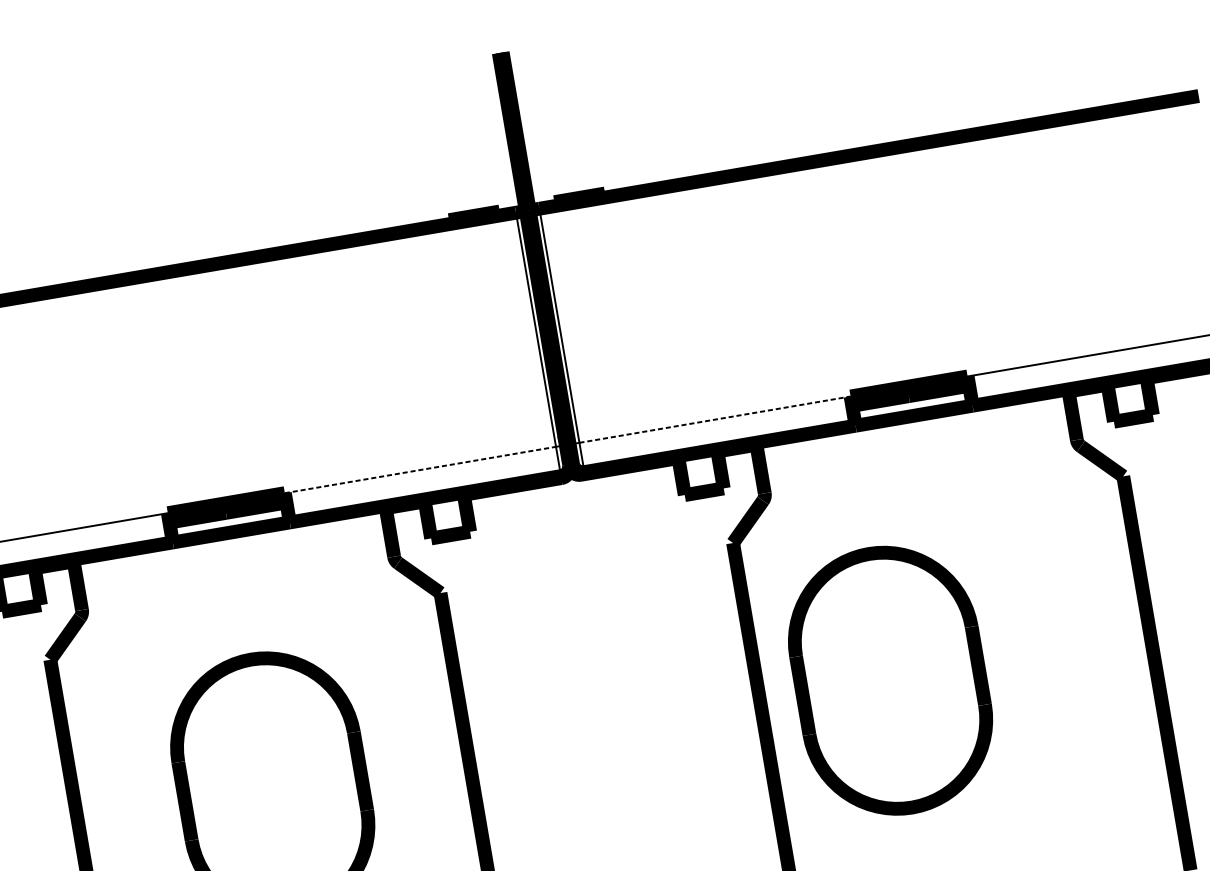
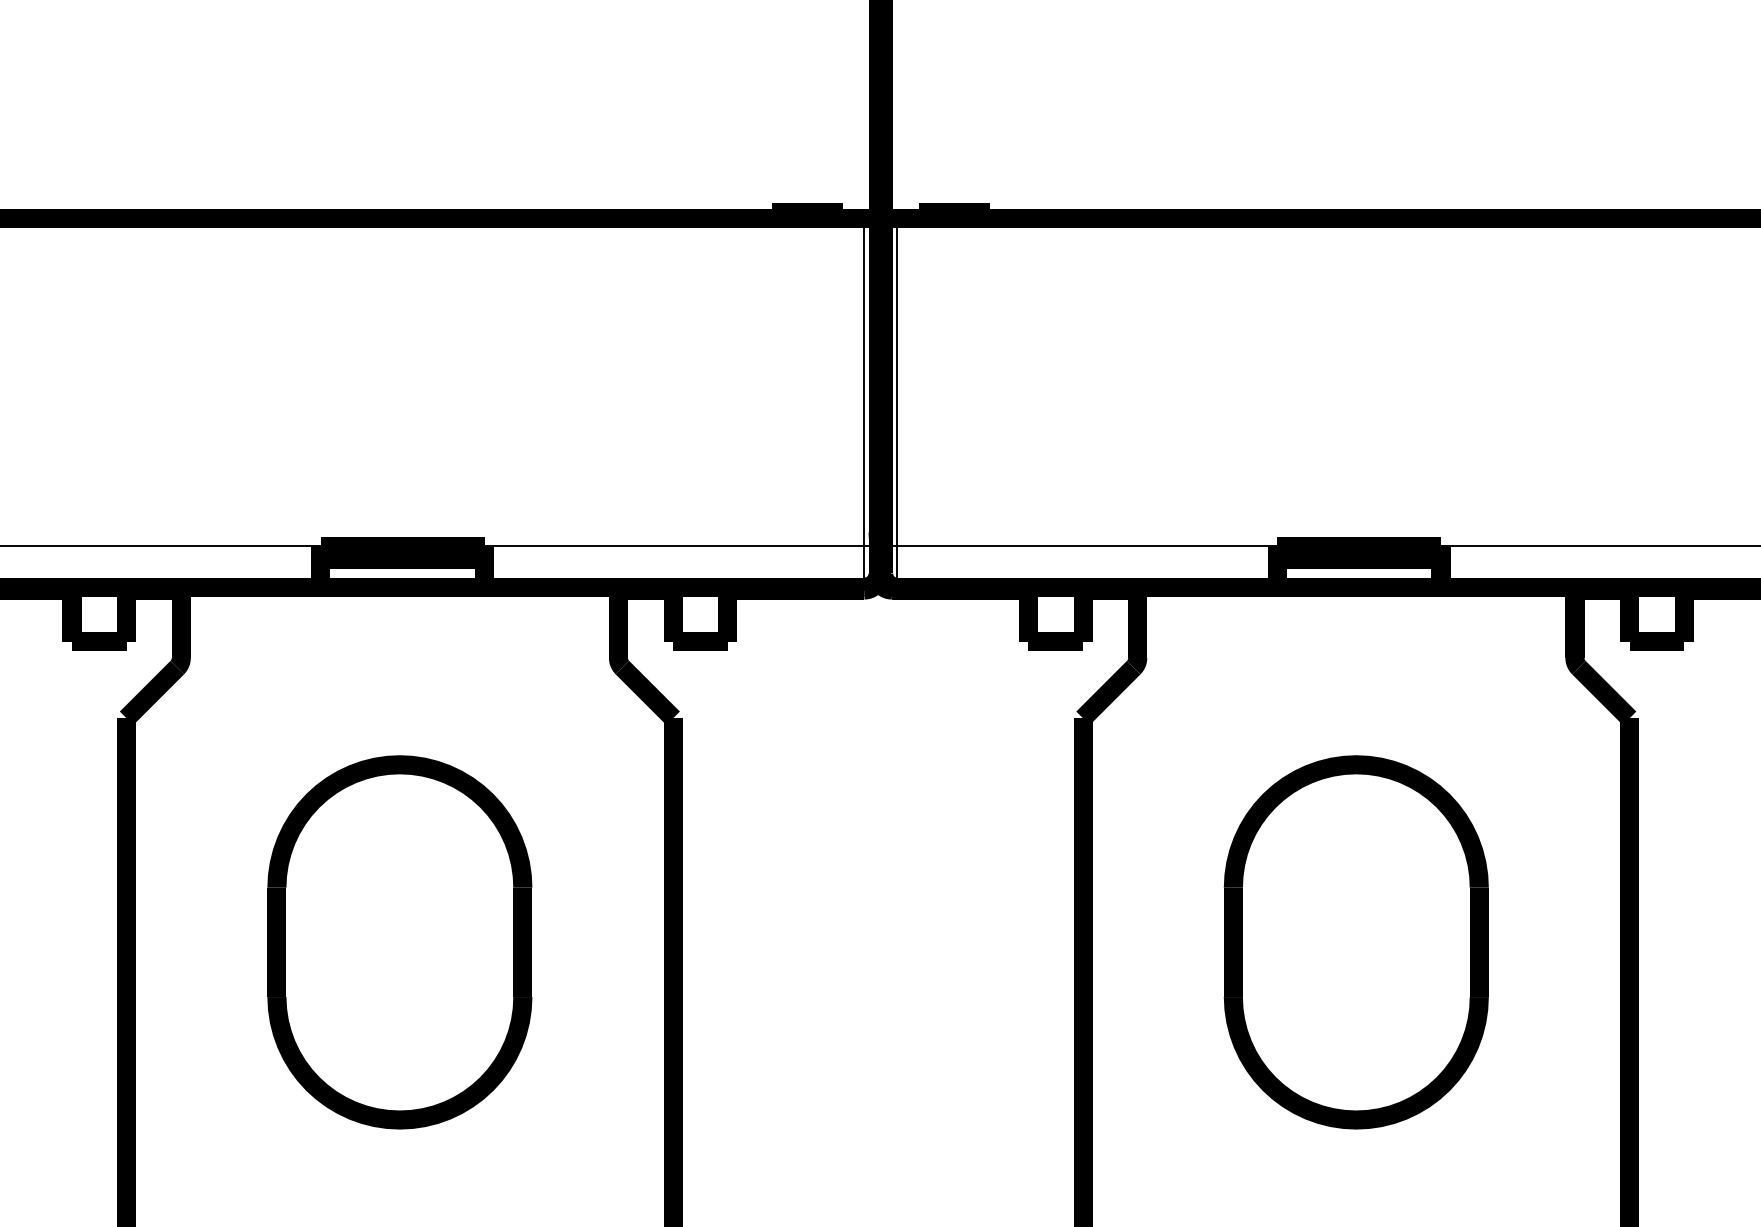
line: (715, 419) -> (1087, 546), dashed -> solid
line: (420, 470) -> (674, 546), dashed -> solid
part: (889, 680) -> (1355, 942), moved

